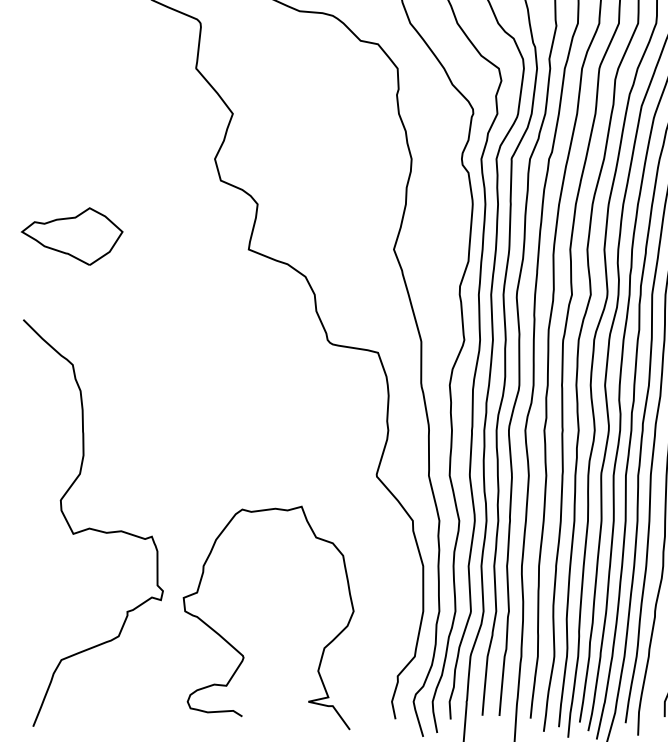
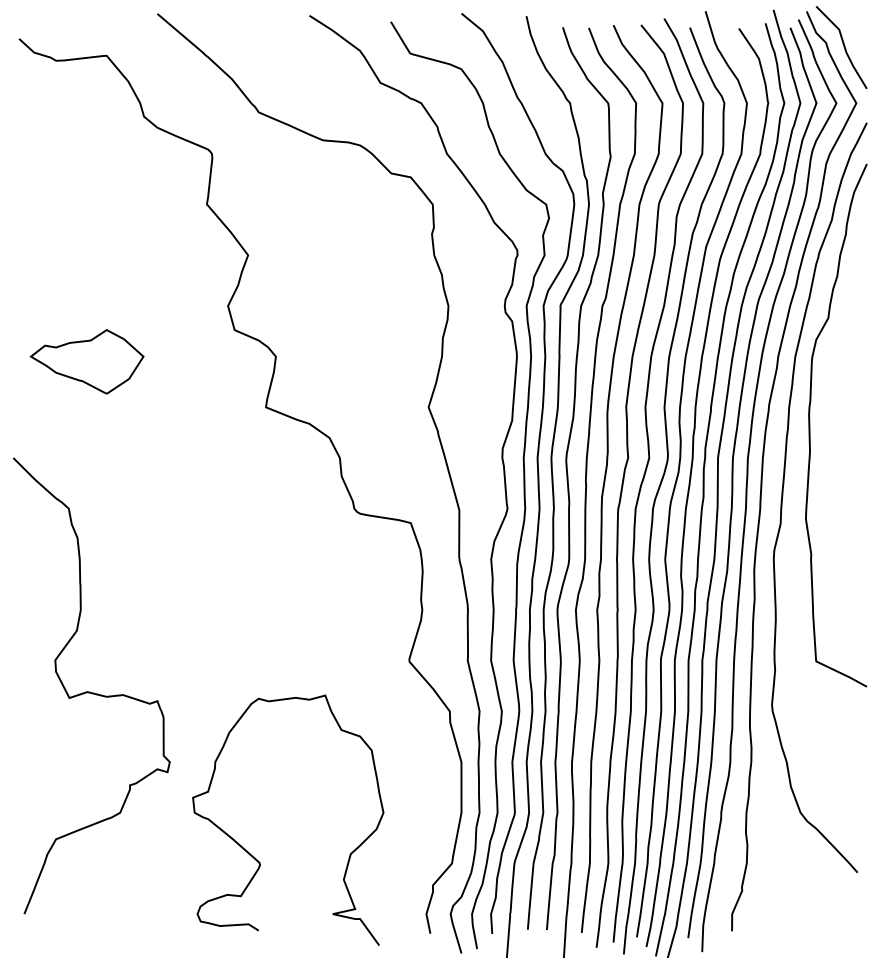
part: (71, 236) -> (86, 361), moved
curve: (92, 528) -> (90, 691), moved

